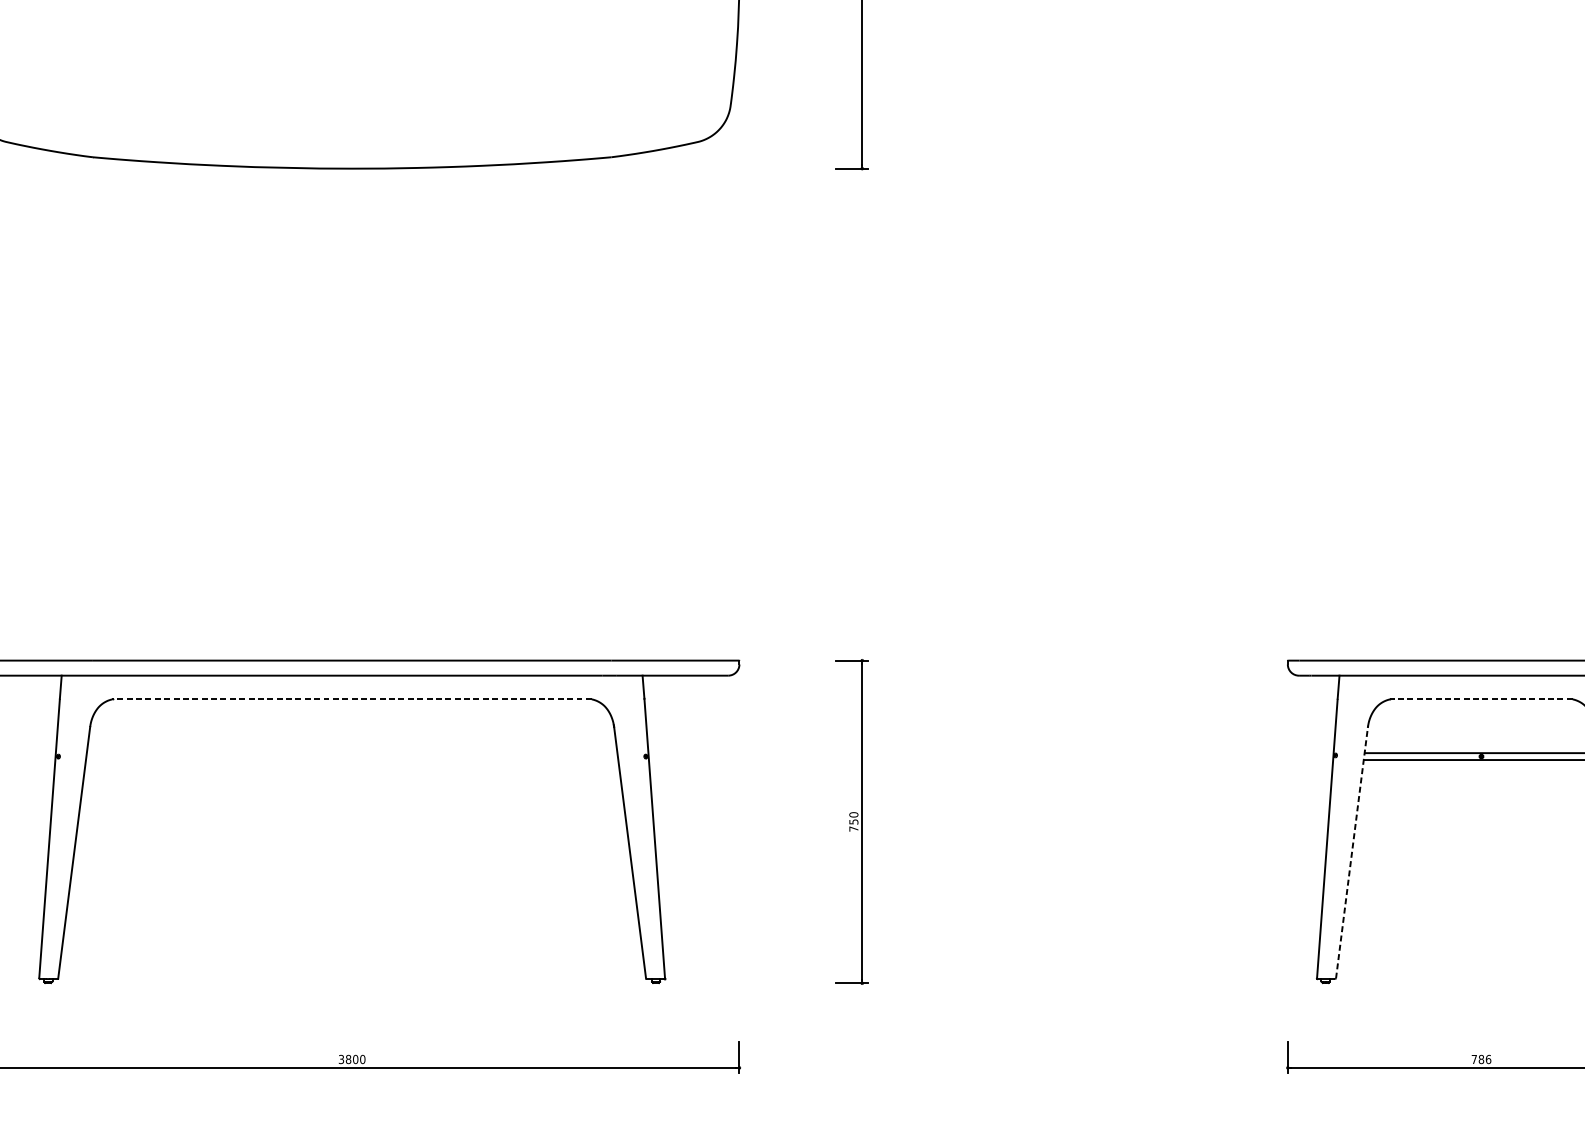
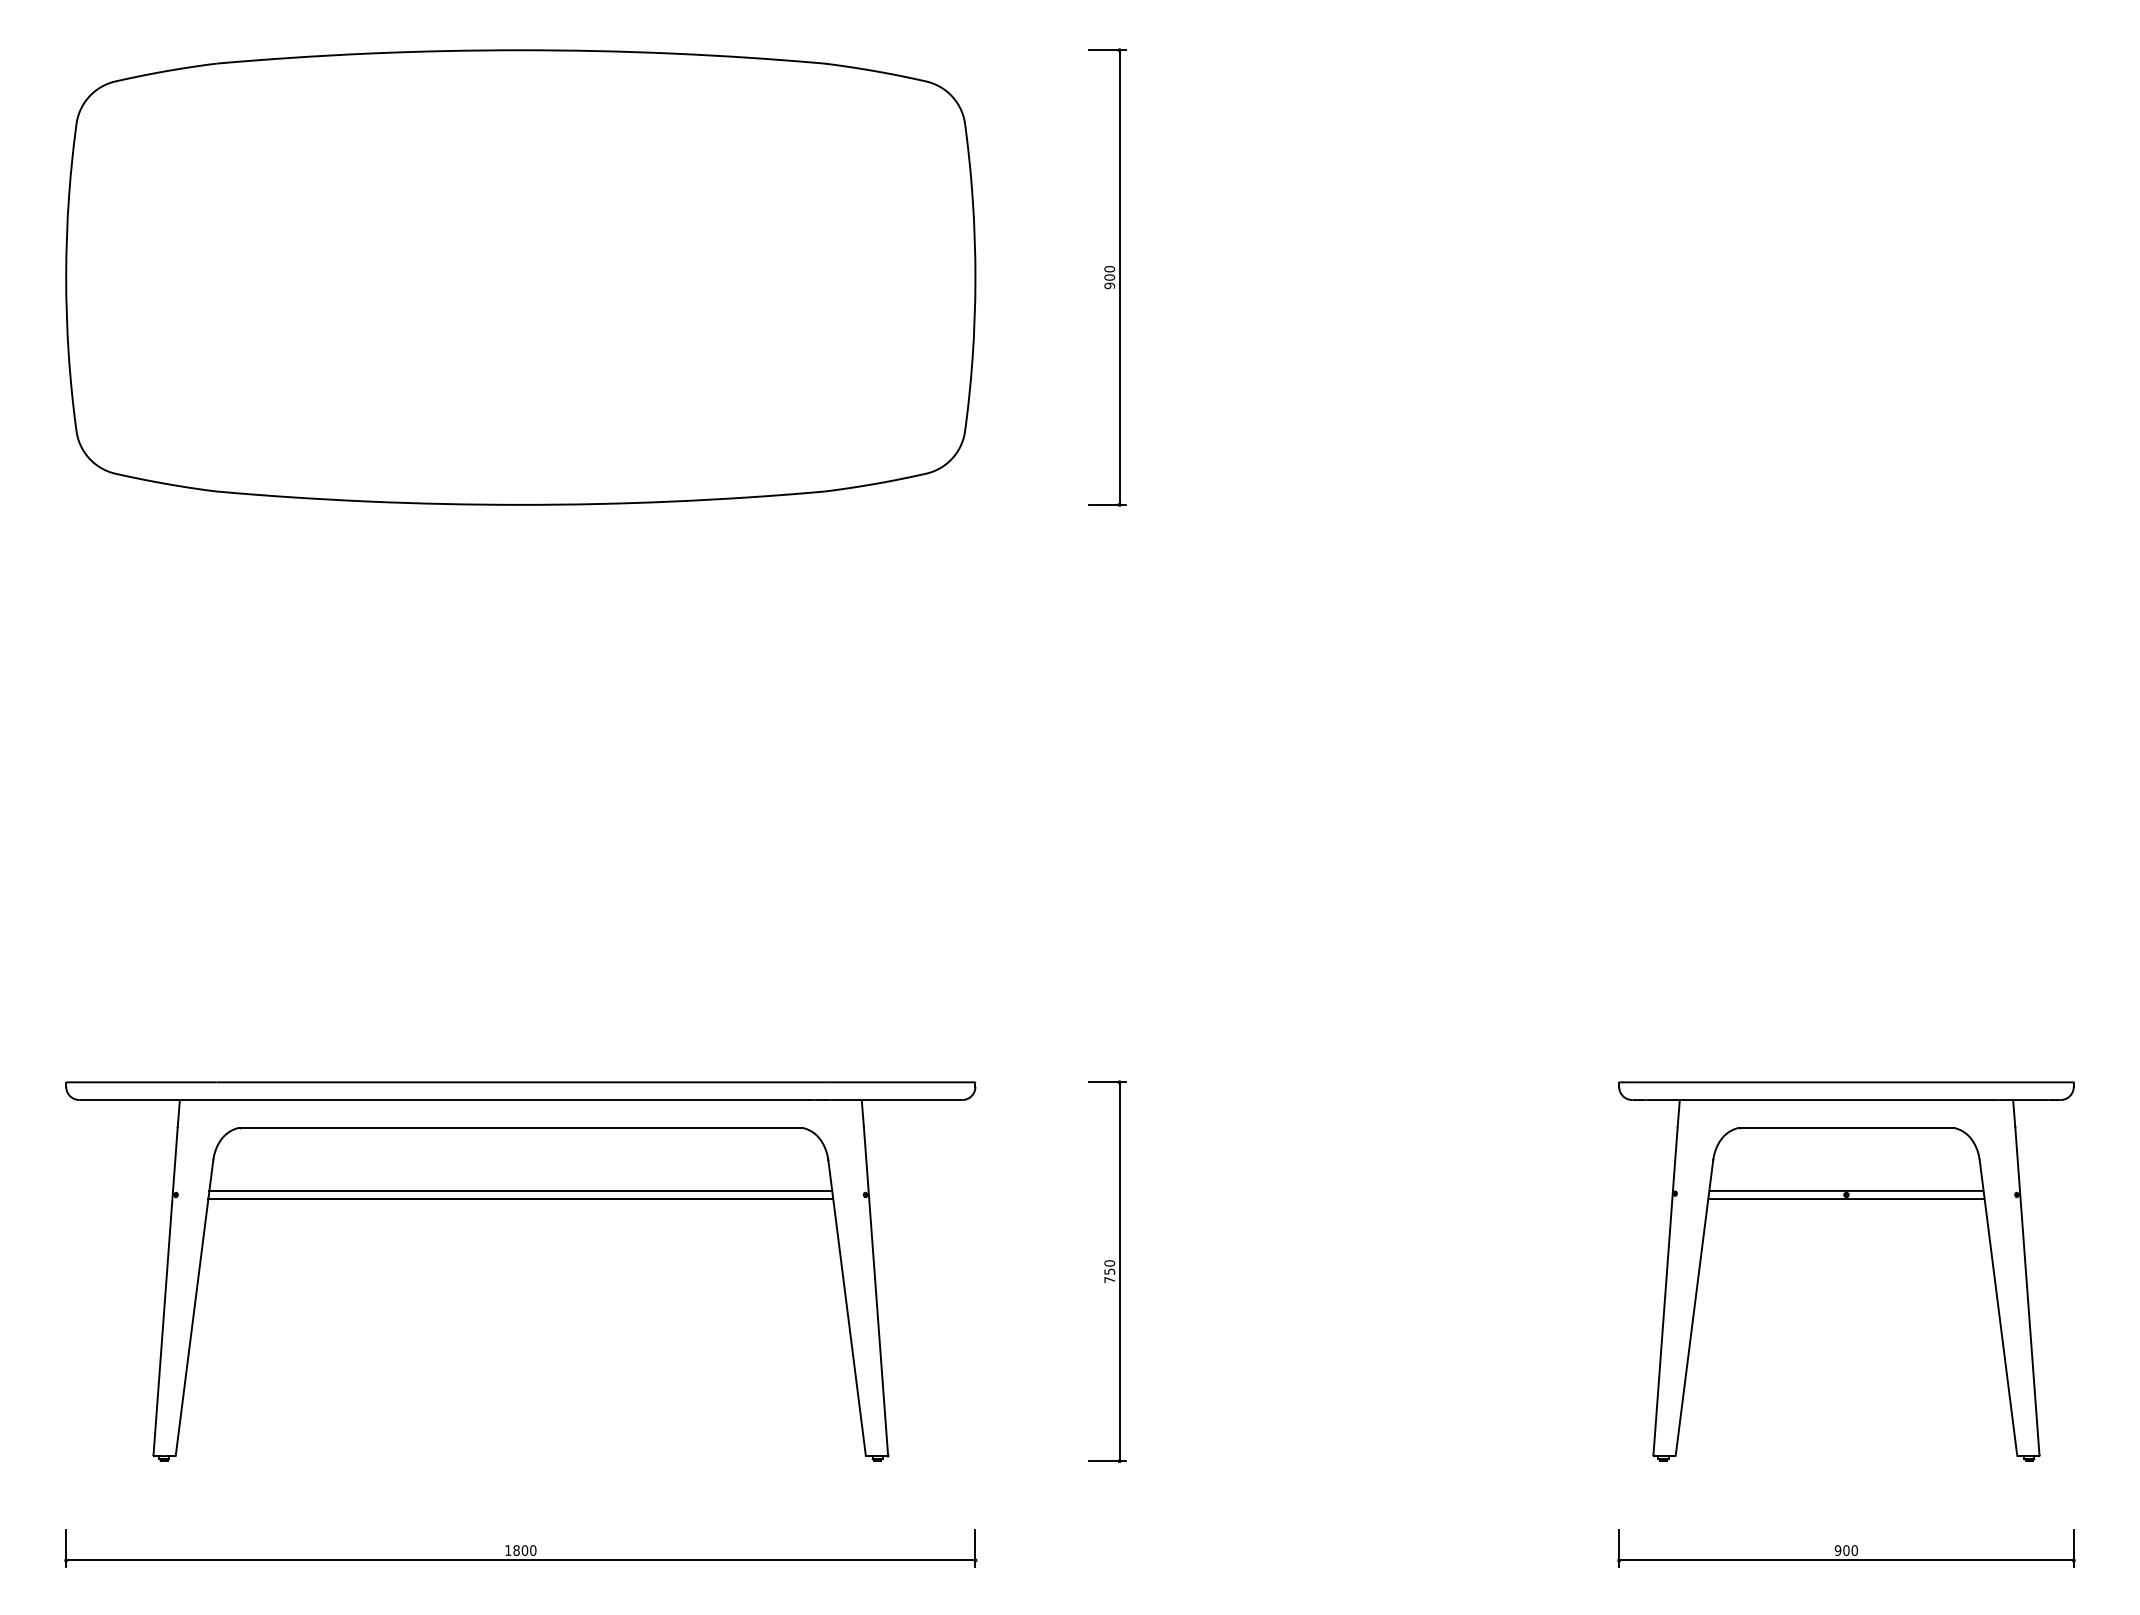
line: (351, 699) -> (520, 1127), dashed -> solid
line: (1480, 699) -> (1845, 1127), dashed -> solid
line: (351, 752) -> (520, 1190), added
line: (351, 760) -> (520, 1199), added
line: (1352, 852) -> (1694, 1307), dashed -> solid
text: (341, 1059) -> (508, 1550), 3800 -> 1800
text: (1481, 1059) -> (1846, 1550), 786 -> 900

